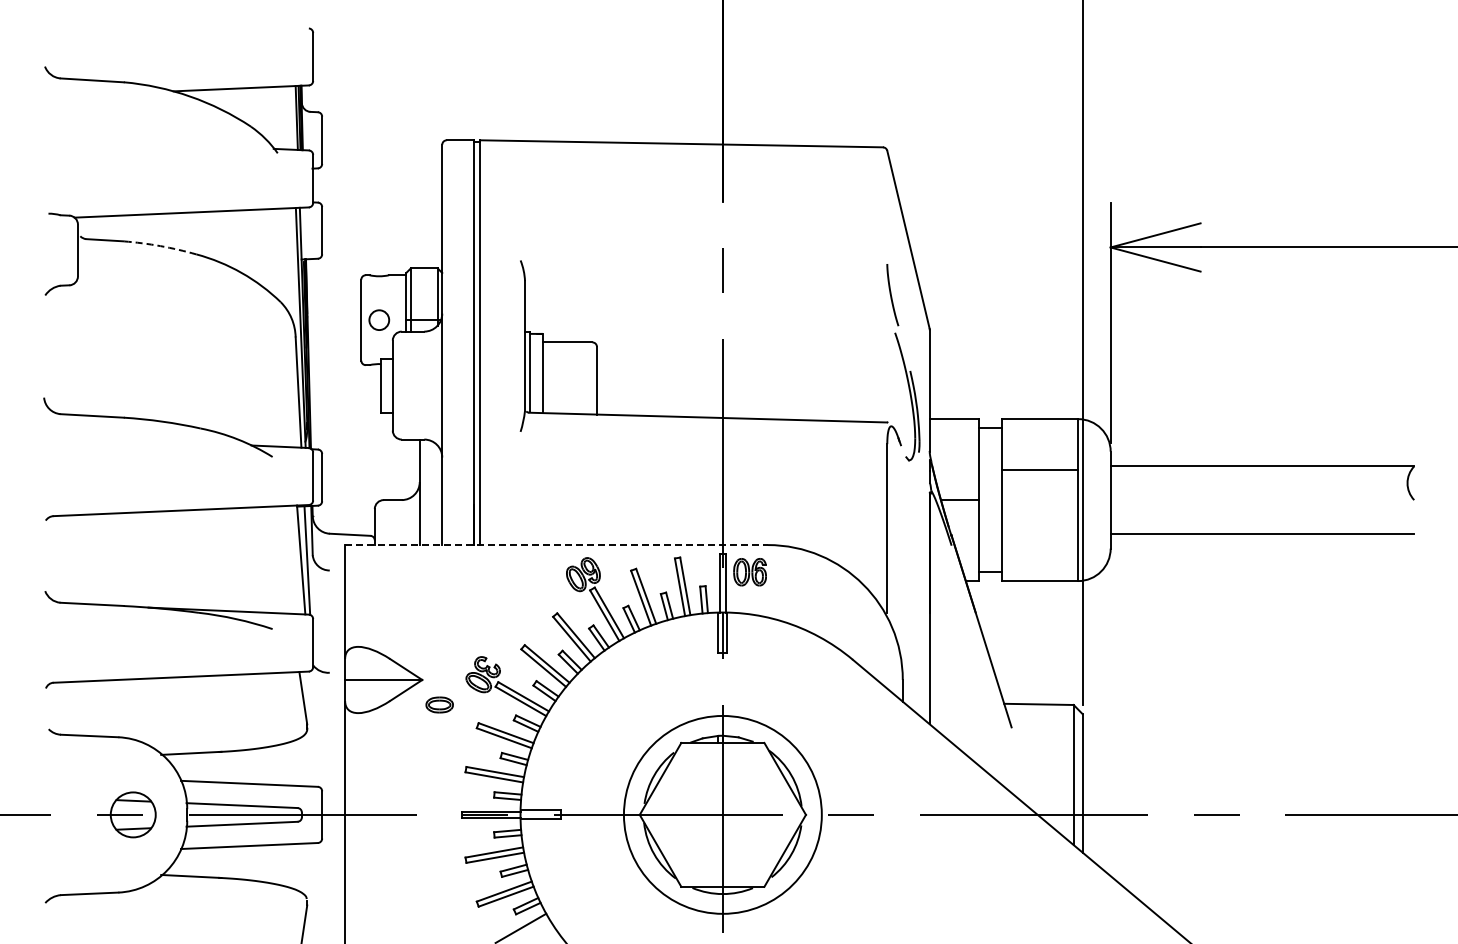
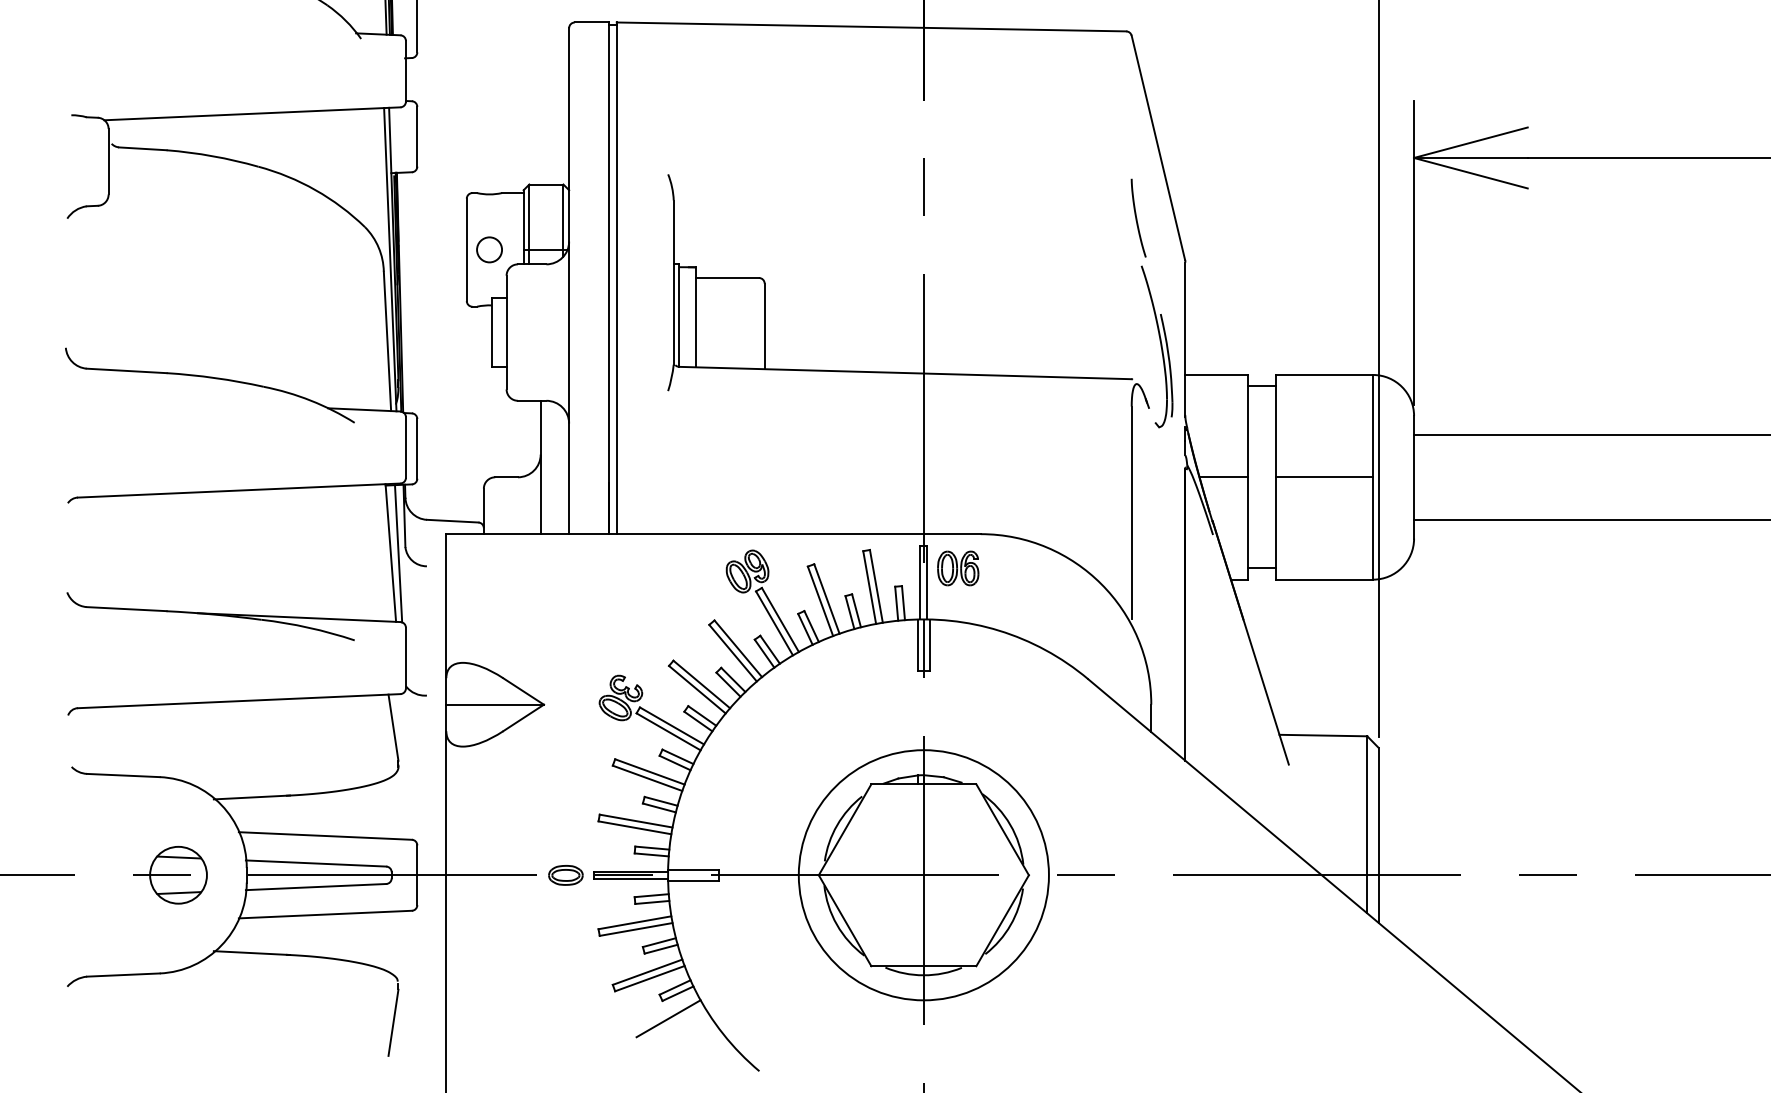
arc: (160, 246) -> (212, 156), dashed -> solid
line: (1039, 470) -> (1324, 477), moved
line: (557, 545) -> (714, 534), dashed -> solid
part: (439, 704) -> (565, 874), moved

